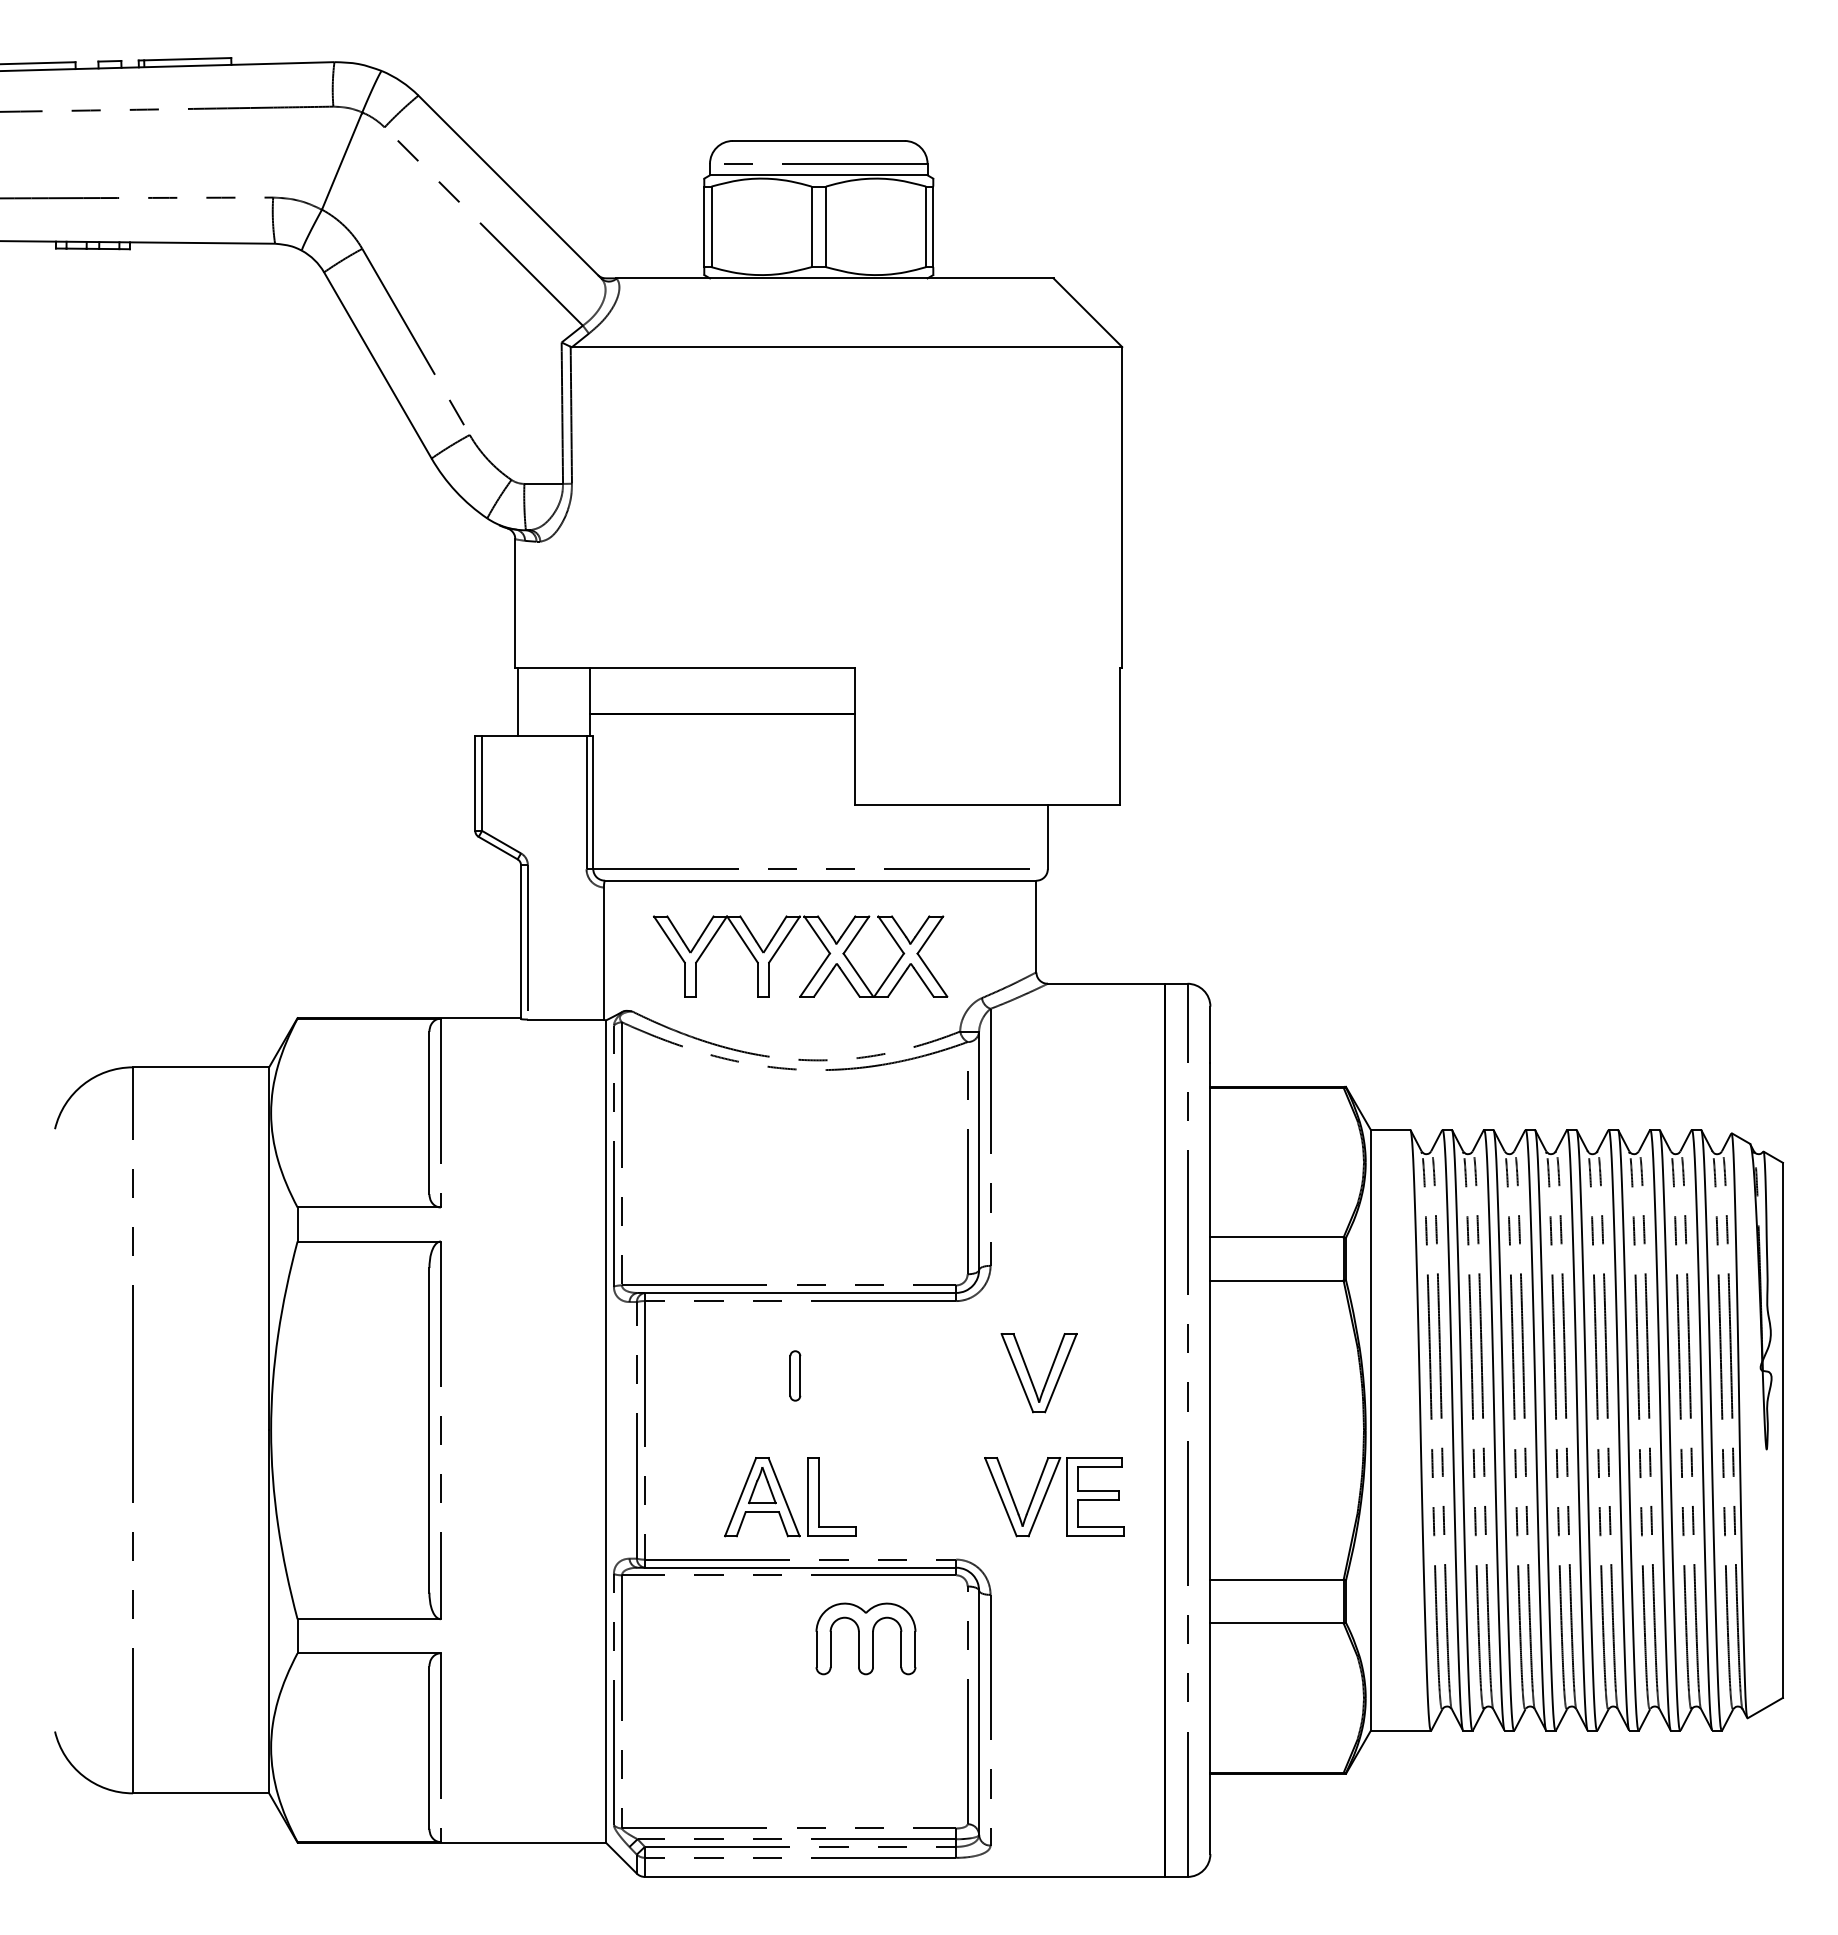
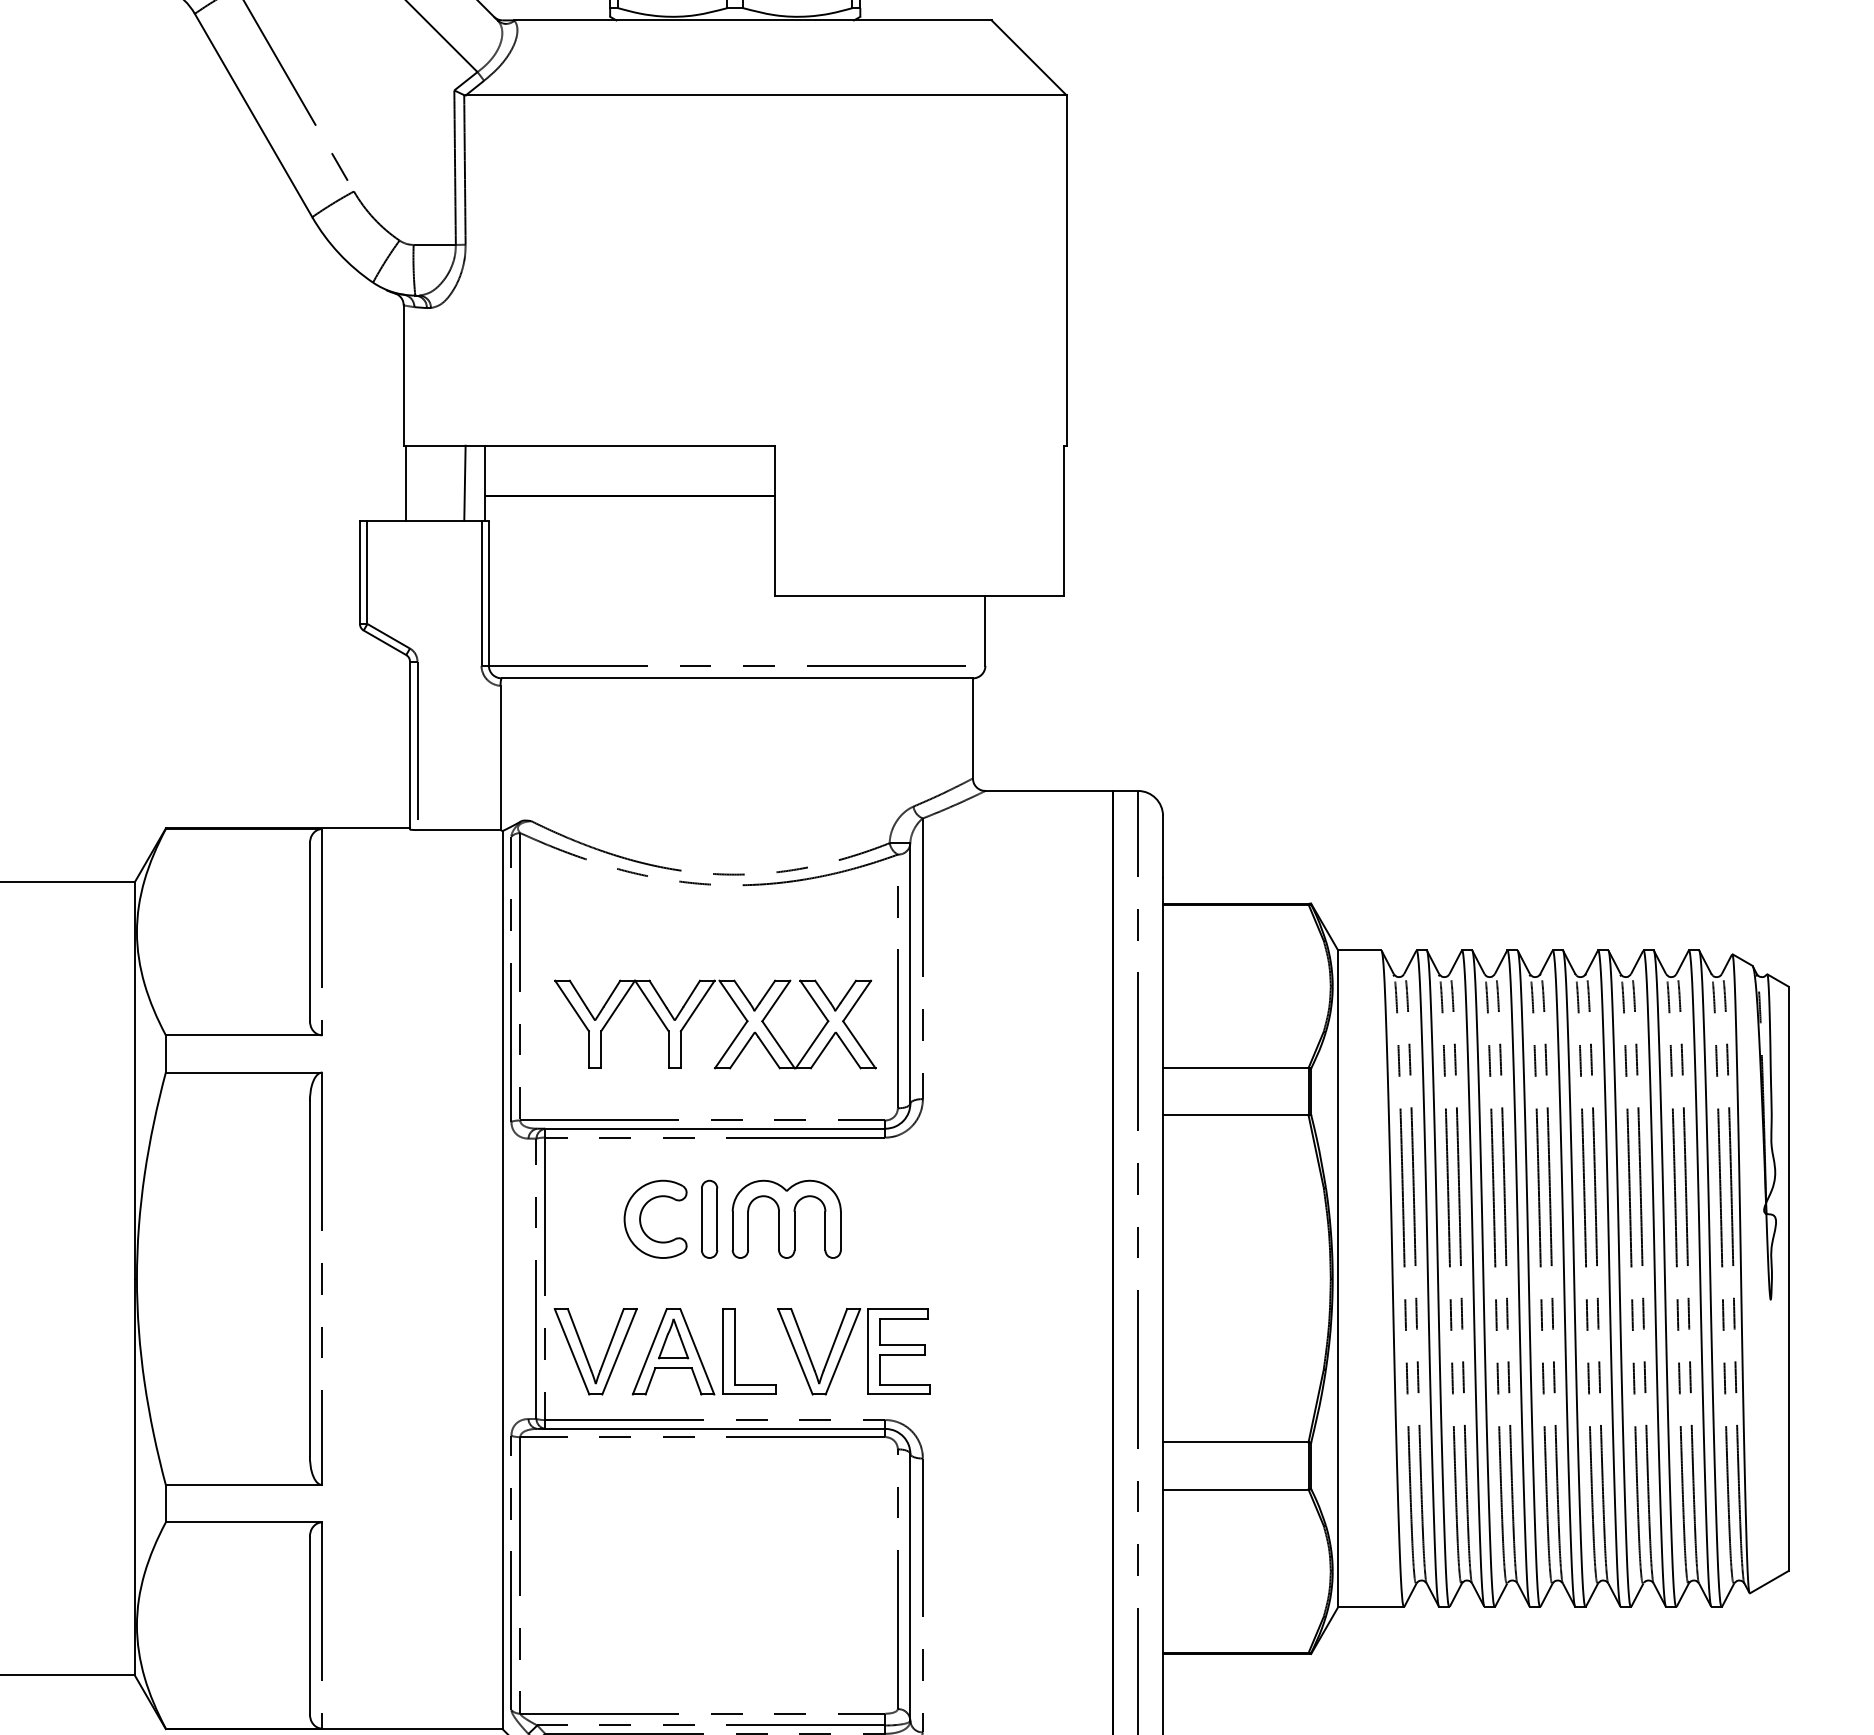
line: (570, 701) -> (464, 482), added
part: (783, 943) -> (696, 1010), moved
part: (733, 1371) -> (642, 1214), added
part: (795, 1375) -> (709, 1218), size x1.43
part: (1031, 1377) -> (587, 1356), moved
part: (1046, 1494) -> (845, 1348), moved
part: (865, 1638) -> (786, 1218), moved

